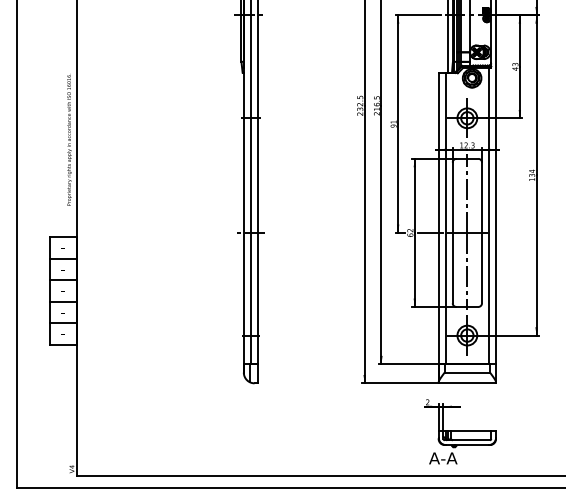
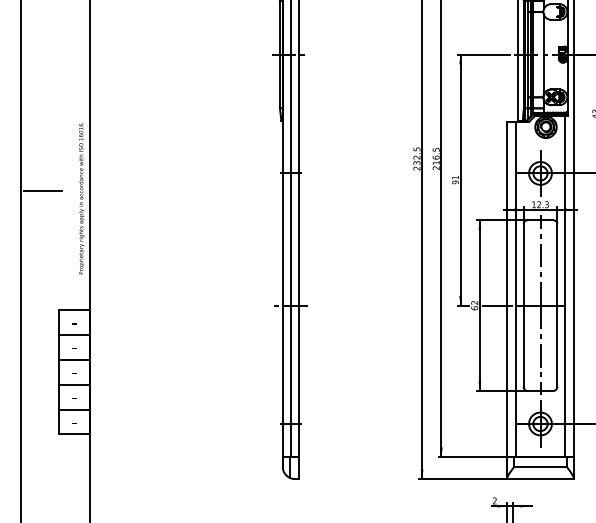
line: (35, 133) -> (42, 190), added

